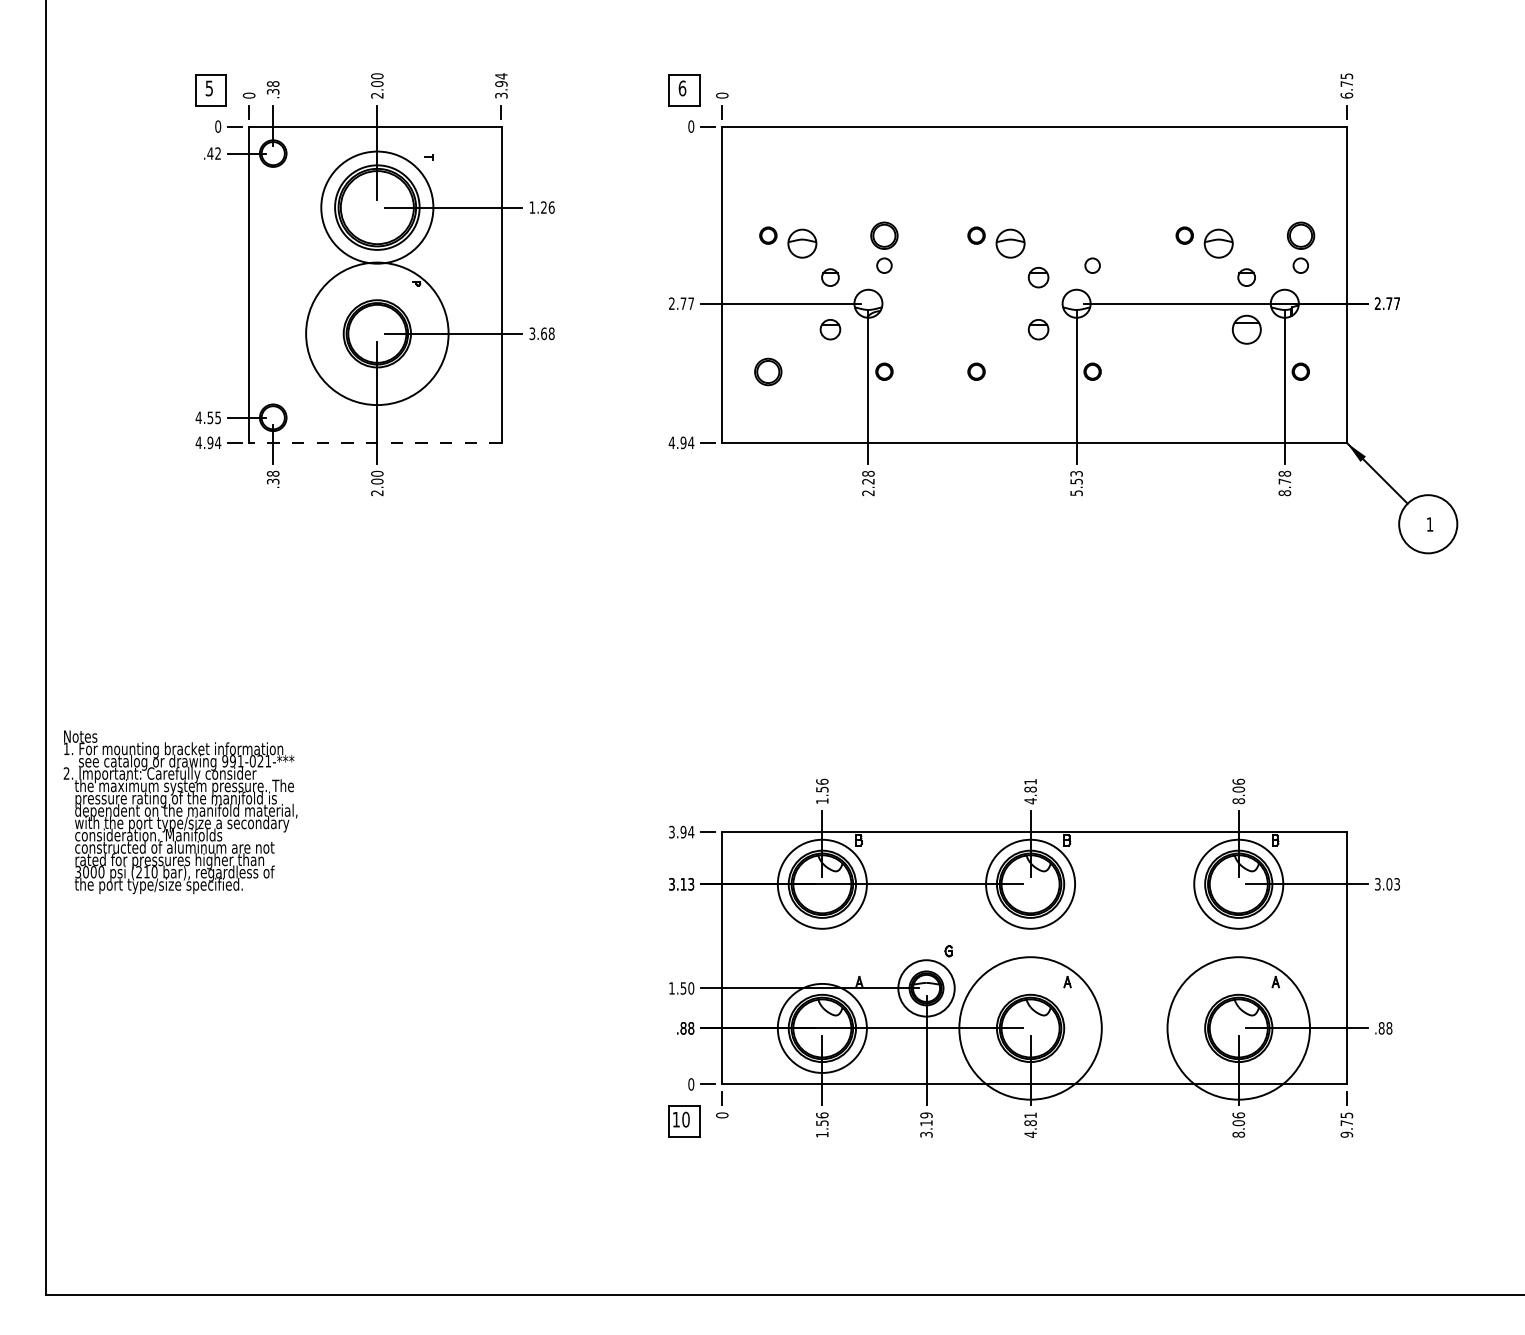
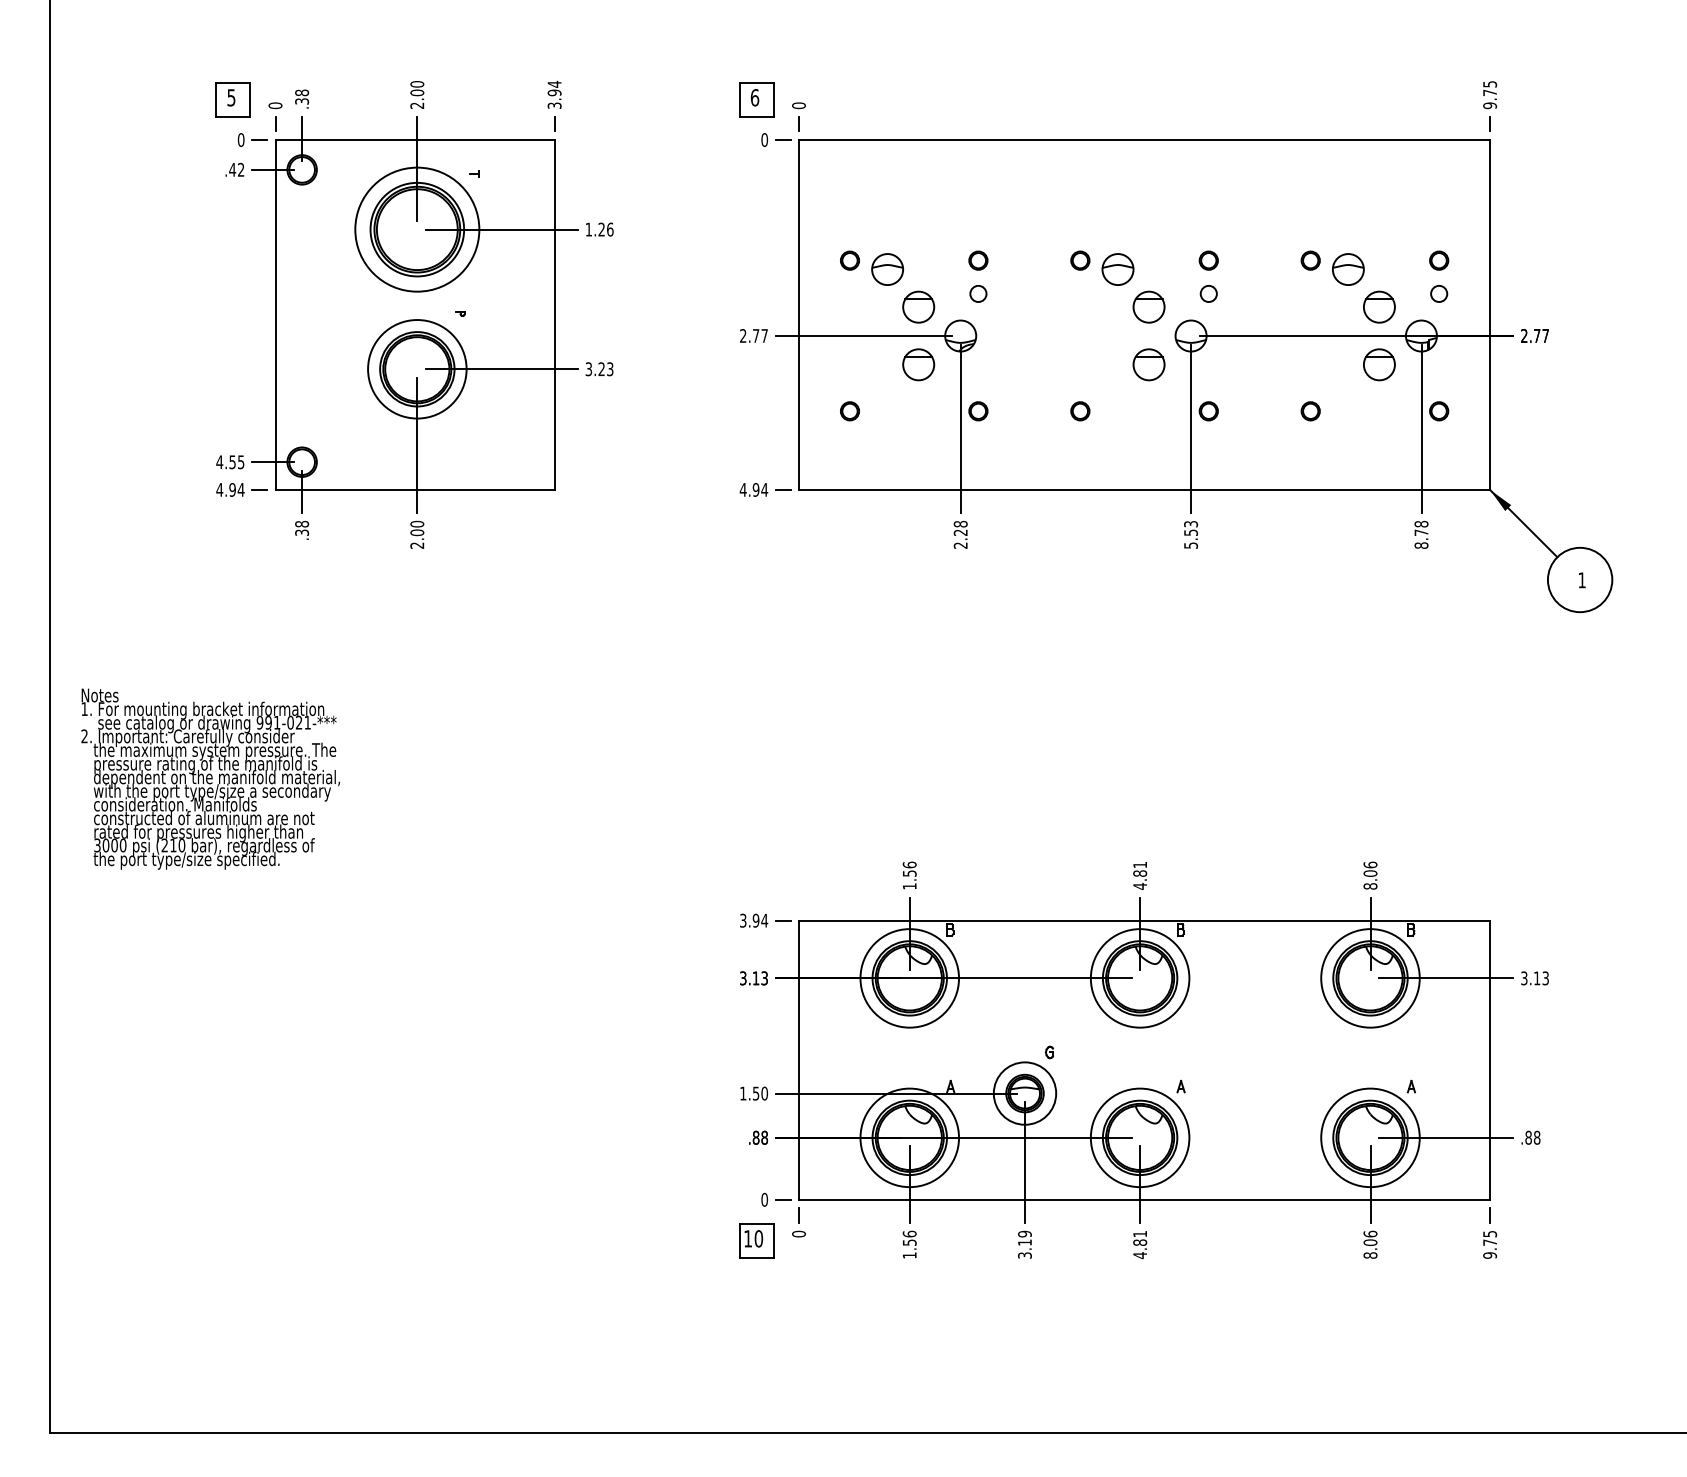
text: (1346, 95) -> (1489, 105), 6.75 -> 9.75
circle: (884, 235) -> (978, 260), size x0.62
circle: (1092, 235) -> (1208, 260), added
circle: (1300, 235) -> (1438, 260), size x0.62
part: (830, 277) -> (918, 306), size x1.67
part: (1038, 277) -> (1148, 306), size x1.43
part: (1246, 277) -> (1379, 306), size x1.67
part: (830, 329) -> (918, 364), size x1.43
part: (1038, 329) -> (1148, 364), size x1.43
circle: (376, 333) -> (416, 368), size x0.62
text: (547, 333) -> (605, 368), 3.68 -> 3.23
circle: (768, 371) -> (850, 410), size x0.62
part: (1184, 371) -> (1310, 410), added
line: (374, 442) -> (414, 489), dashed -> solid
text: (180, 812) -> (210, 779), moved
text: (1389, 884) -> (1537, 978), 3.03 -> 3.13
circle: (1030, 1027) -> (1140, 1136), size x0.62
circle: (1238, 1027) -> (1370, 1136), size x0.62

